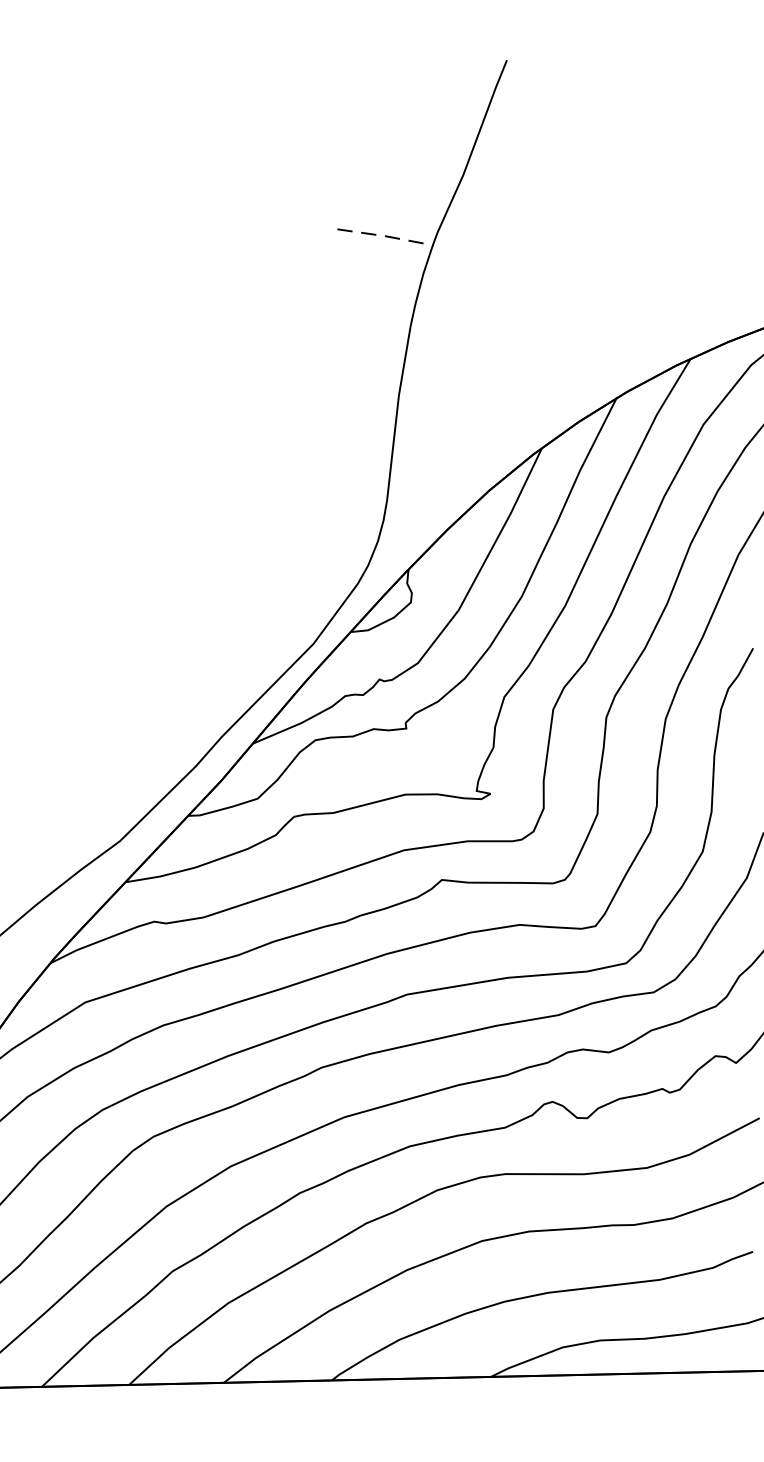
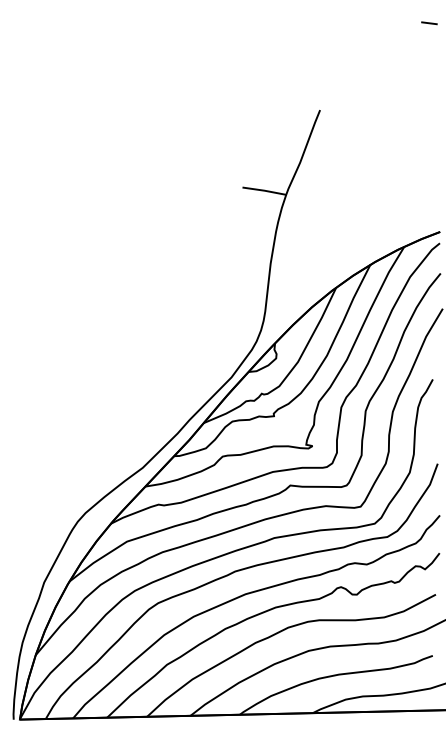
line: (385, 235) -> (264, 190), dashed -> solid

